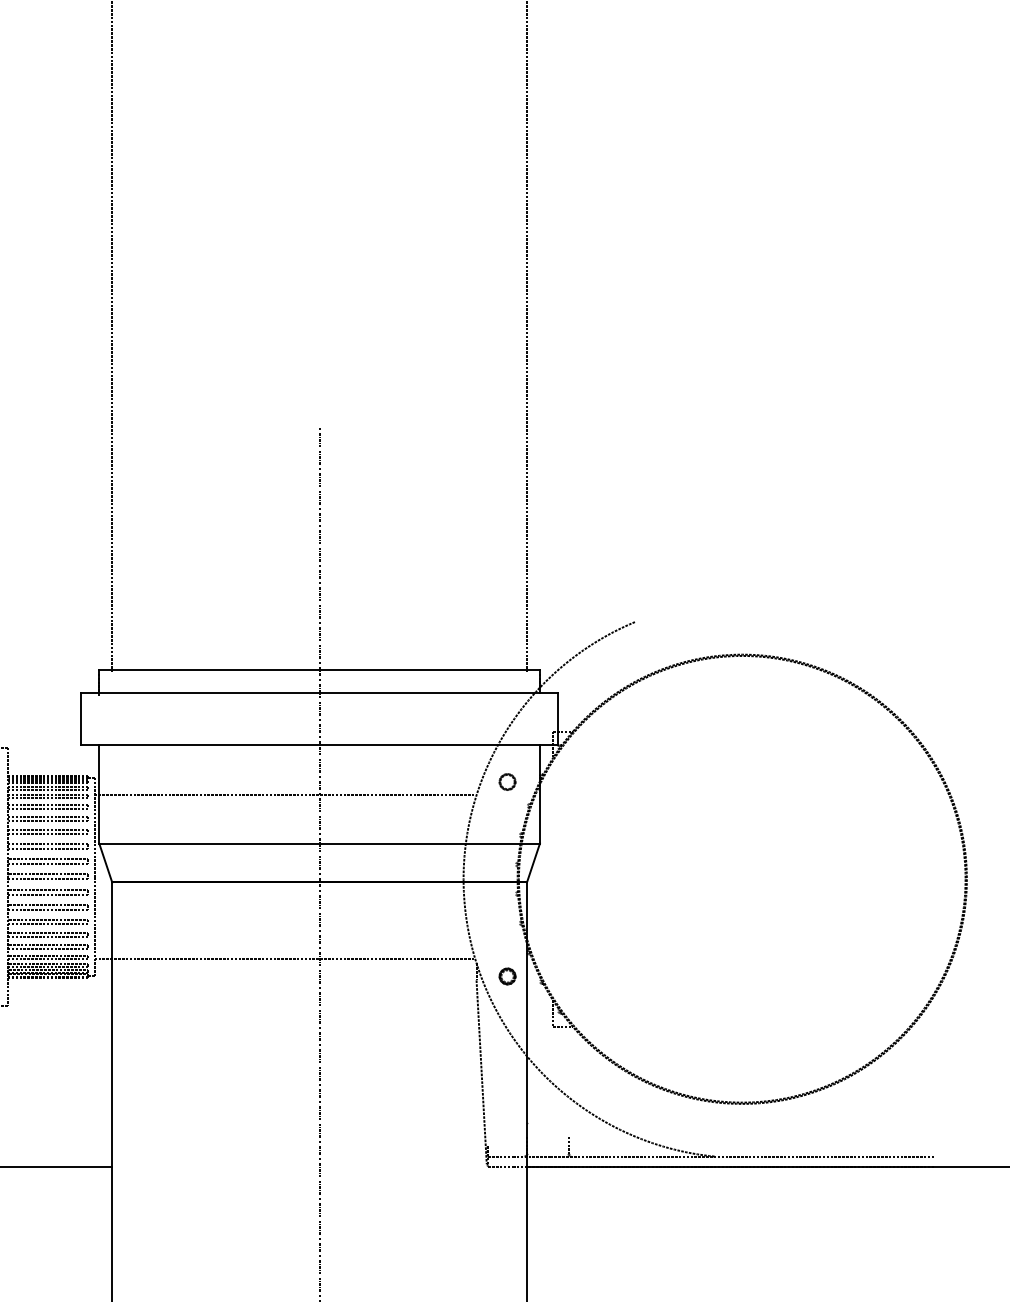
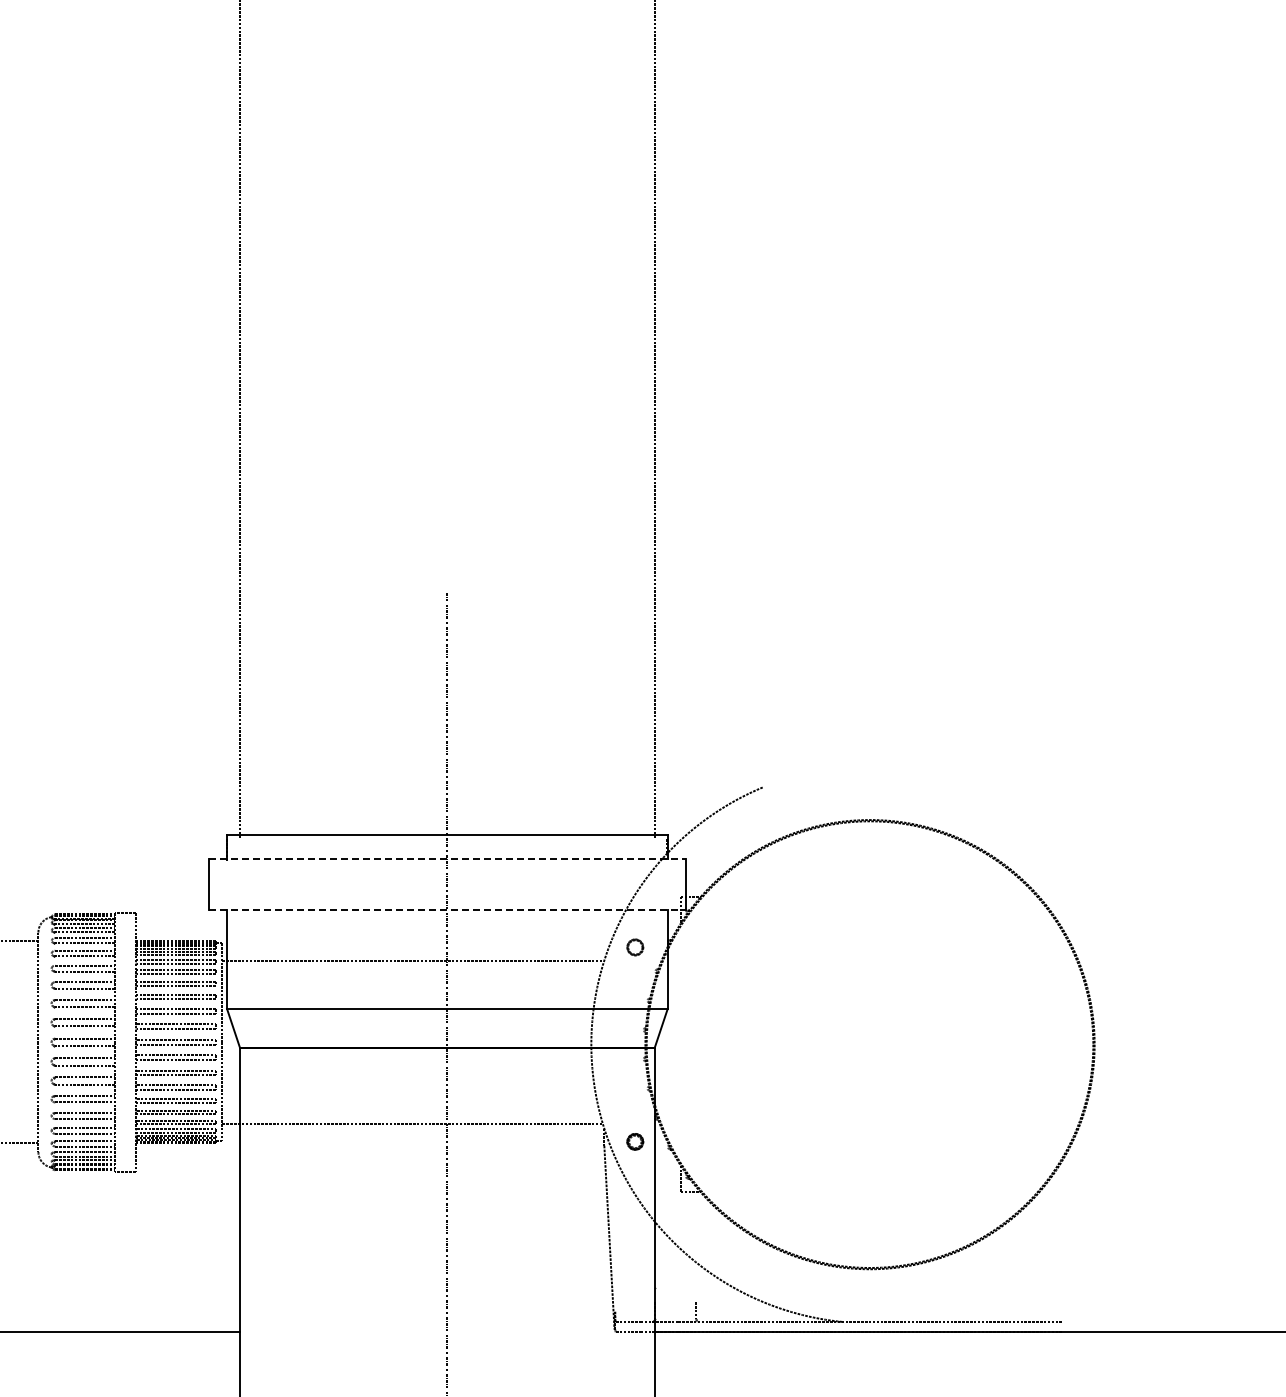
line: (319, 693) -> (447, 858), solid -> dashed
line: (319, 745) -> (447, 910), solid -> dashed

